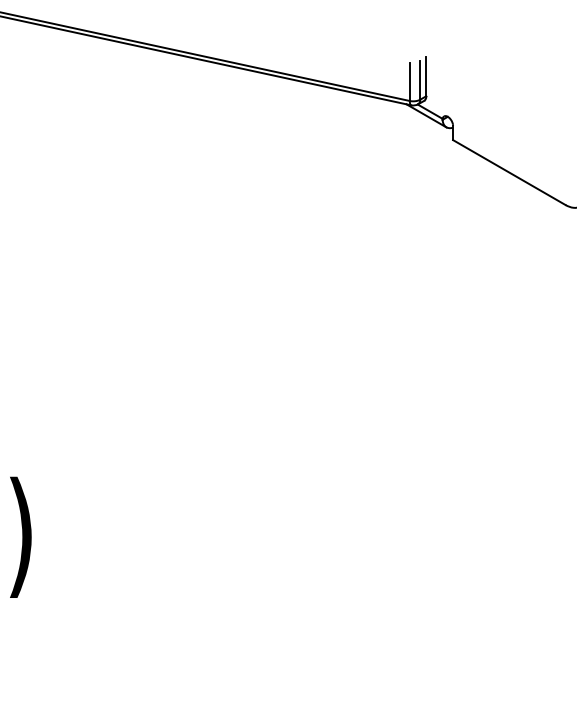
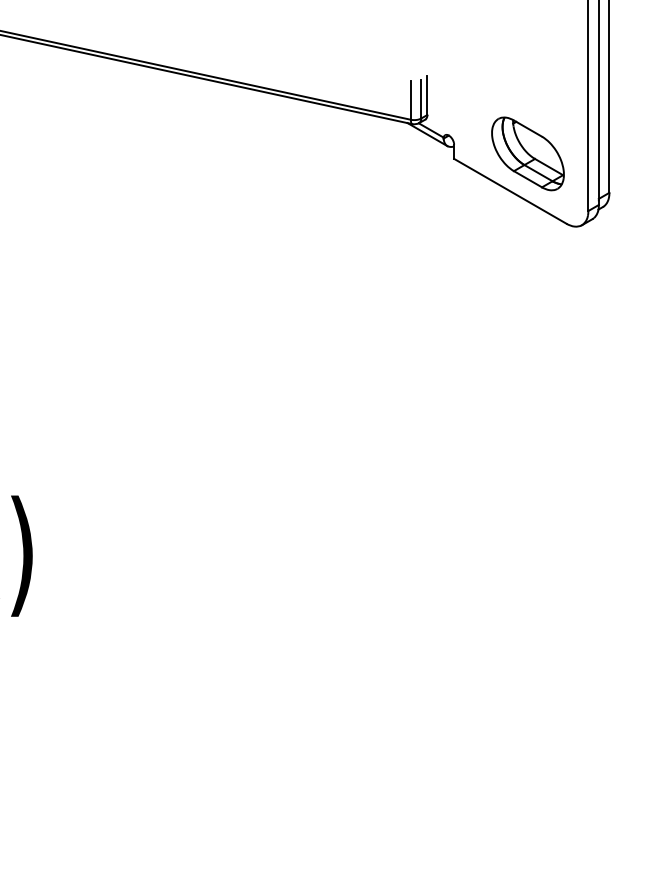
part: (526, 134) -> (527, 153), added

